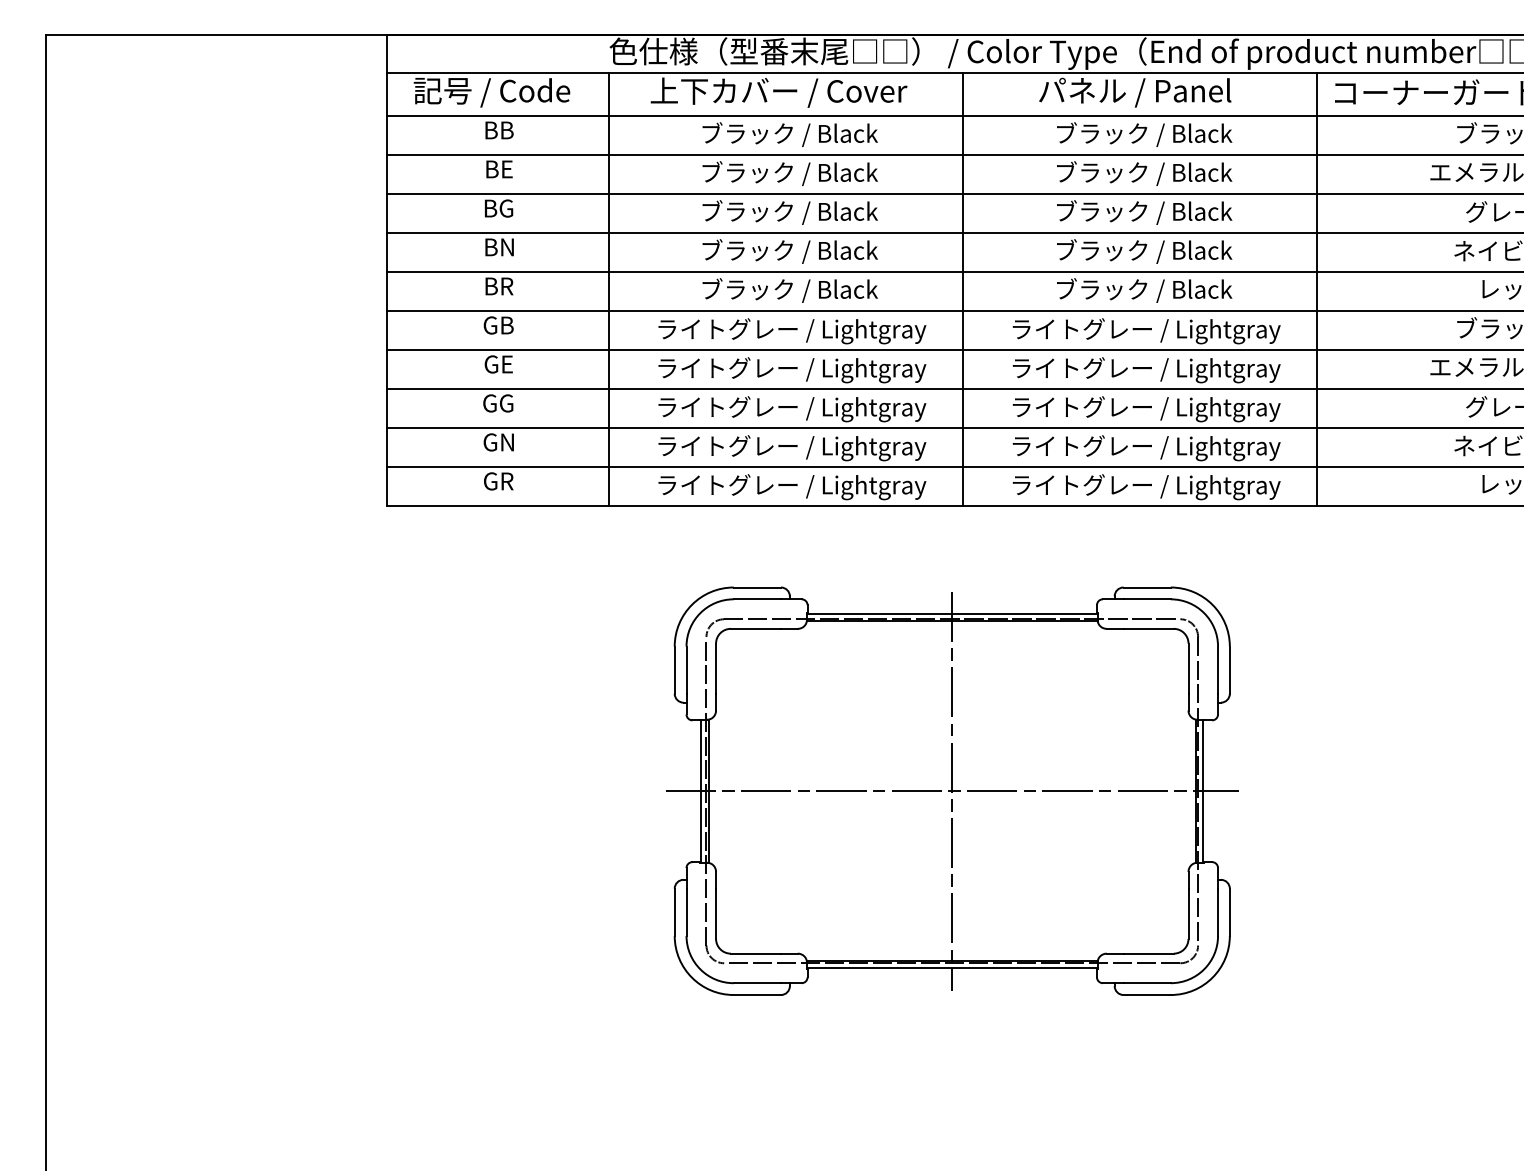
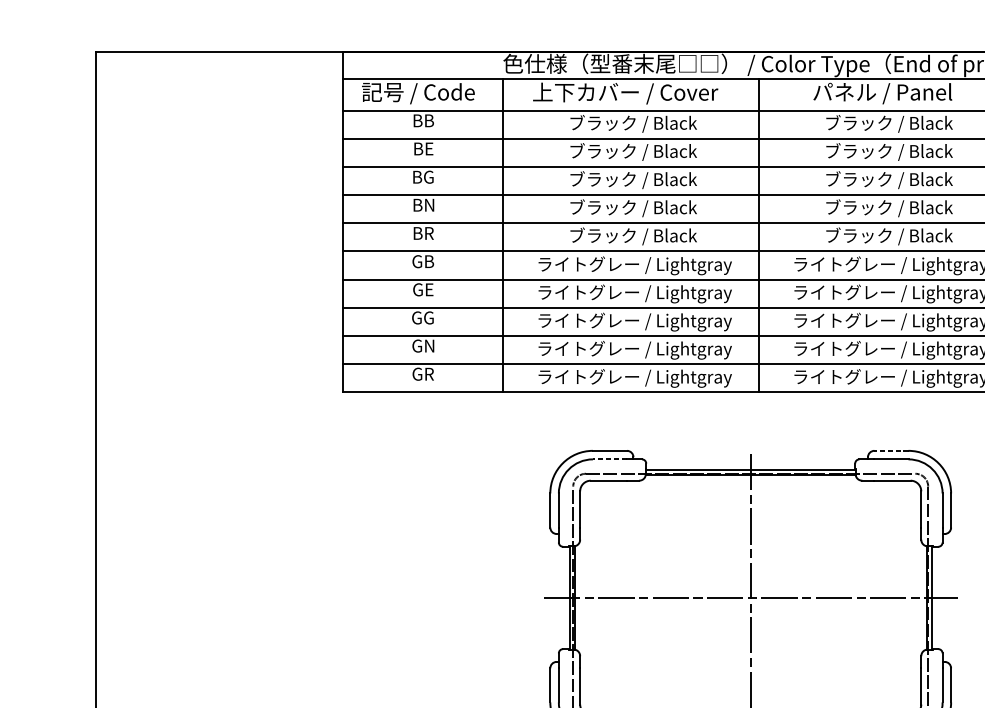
line: (1147, 587) -> (891, 450), solid -> dashed
line: (757, 599) -> (610, 459), solid -> dashed

